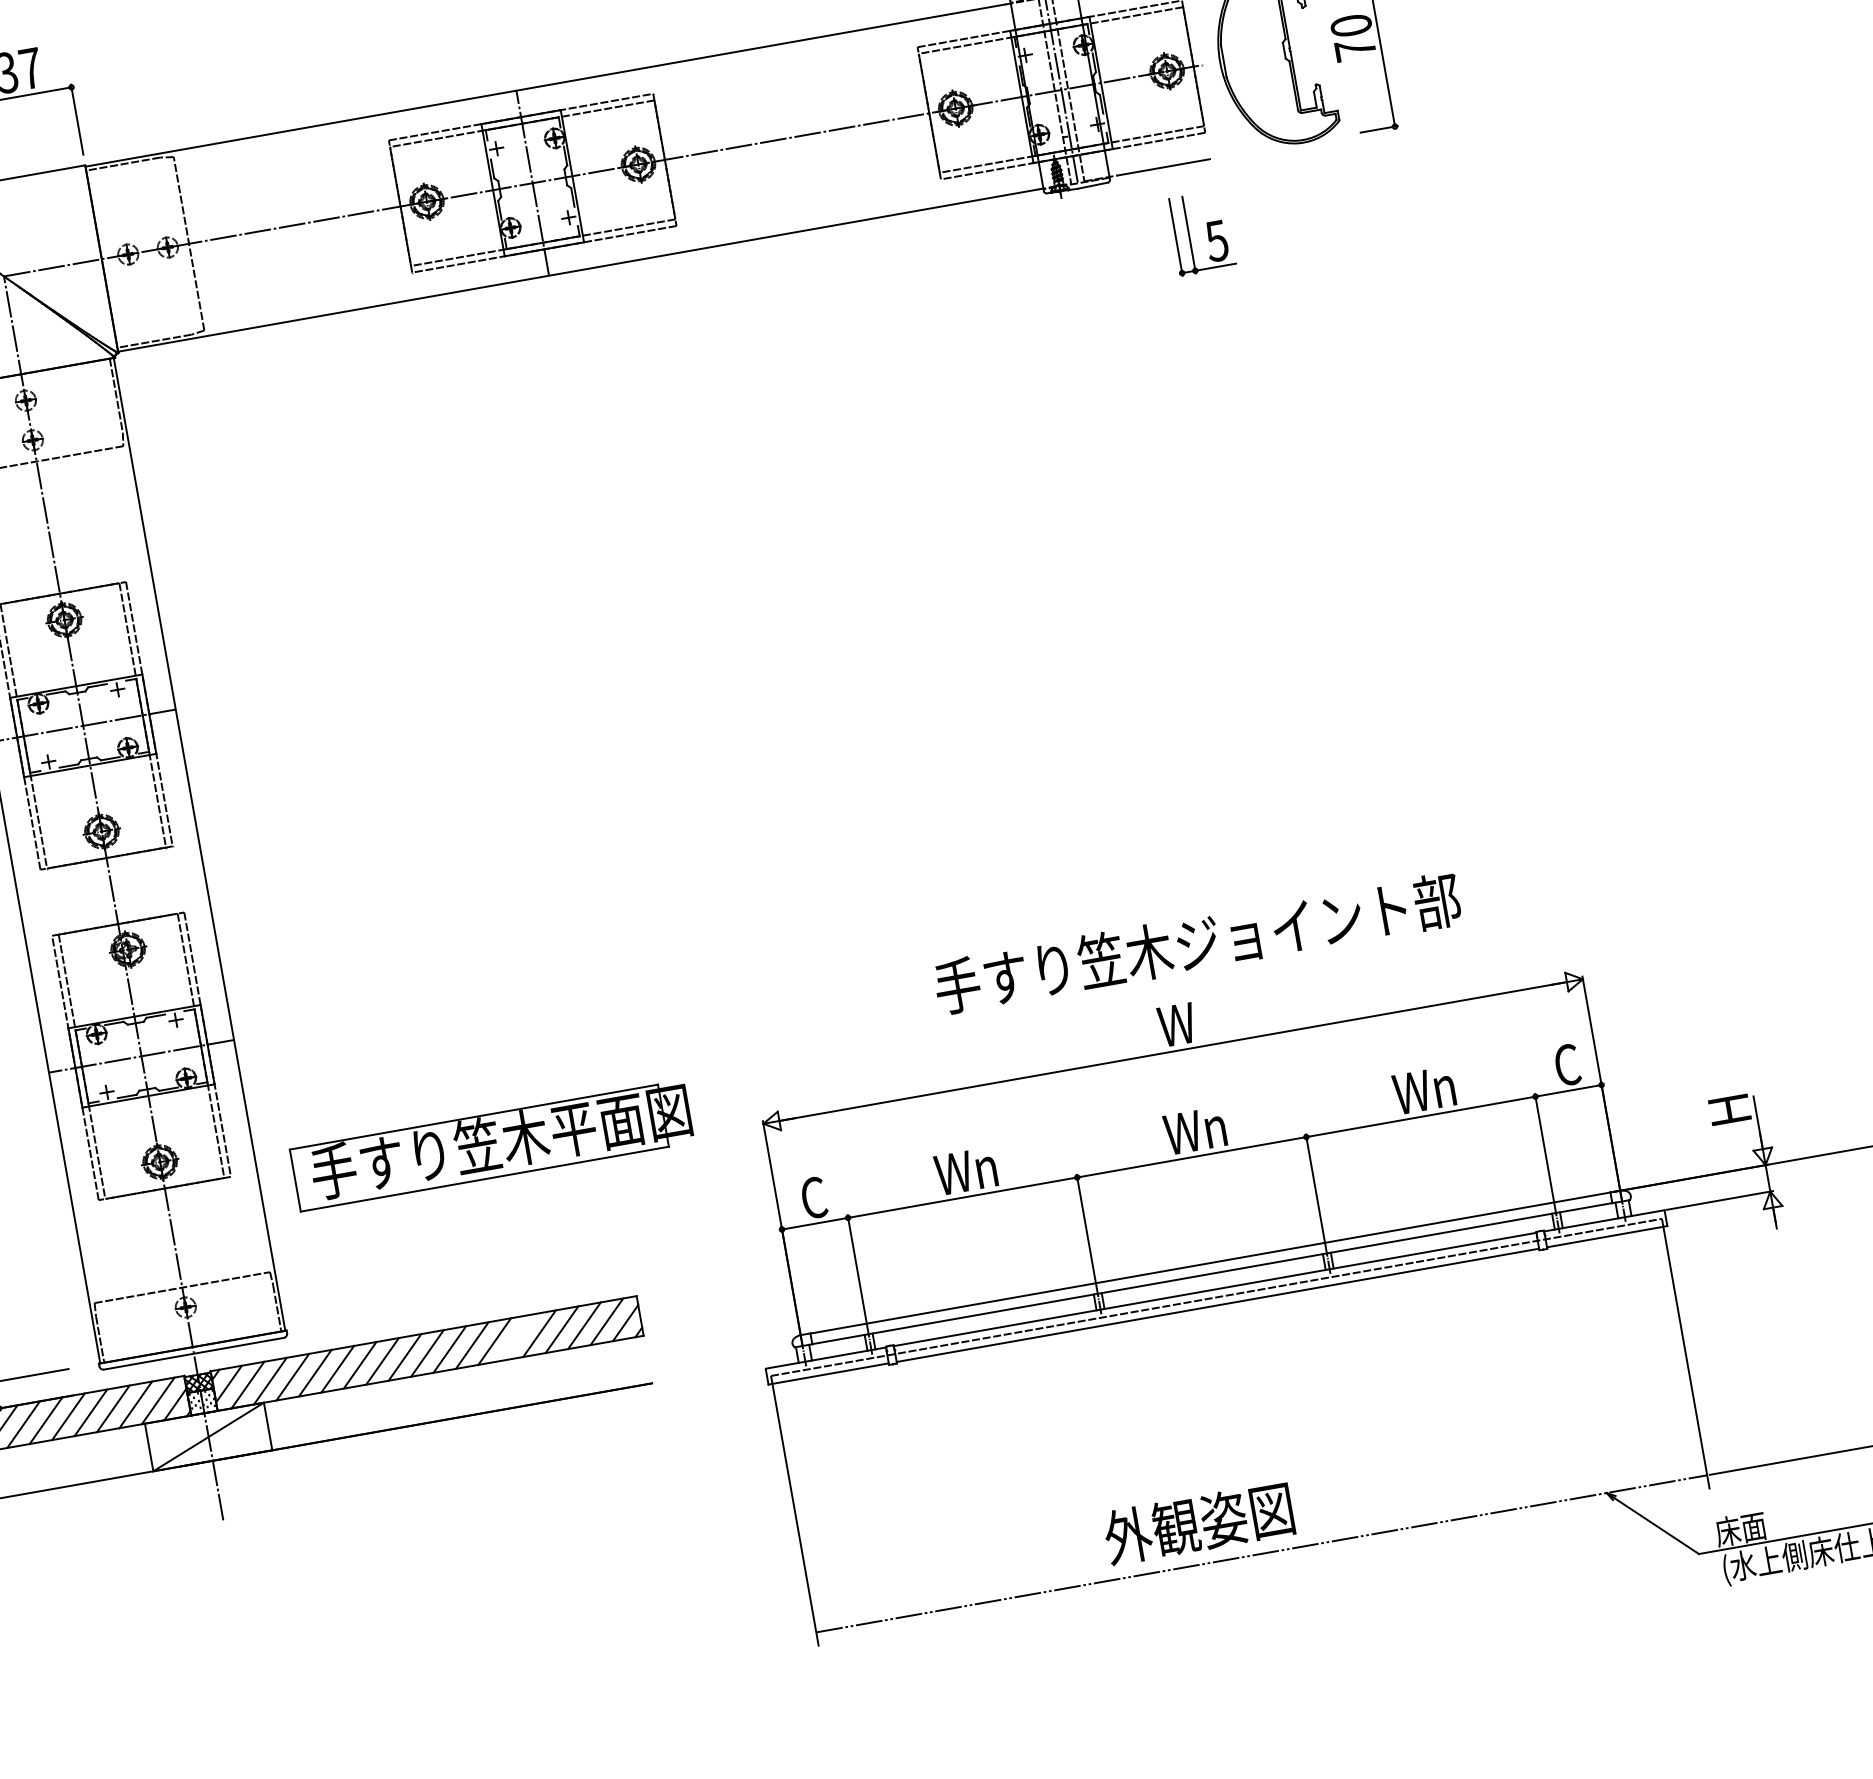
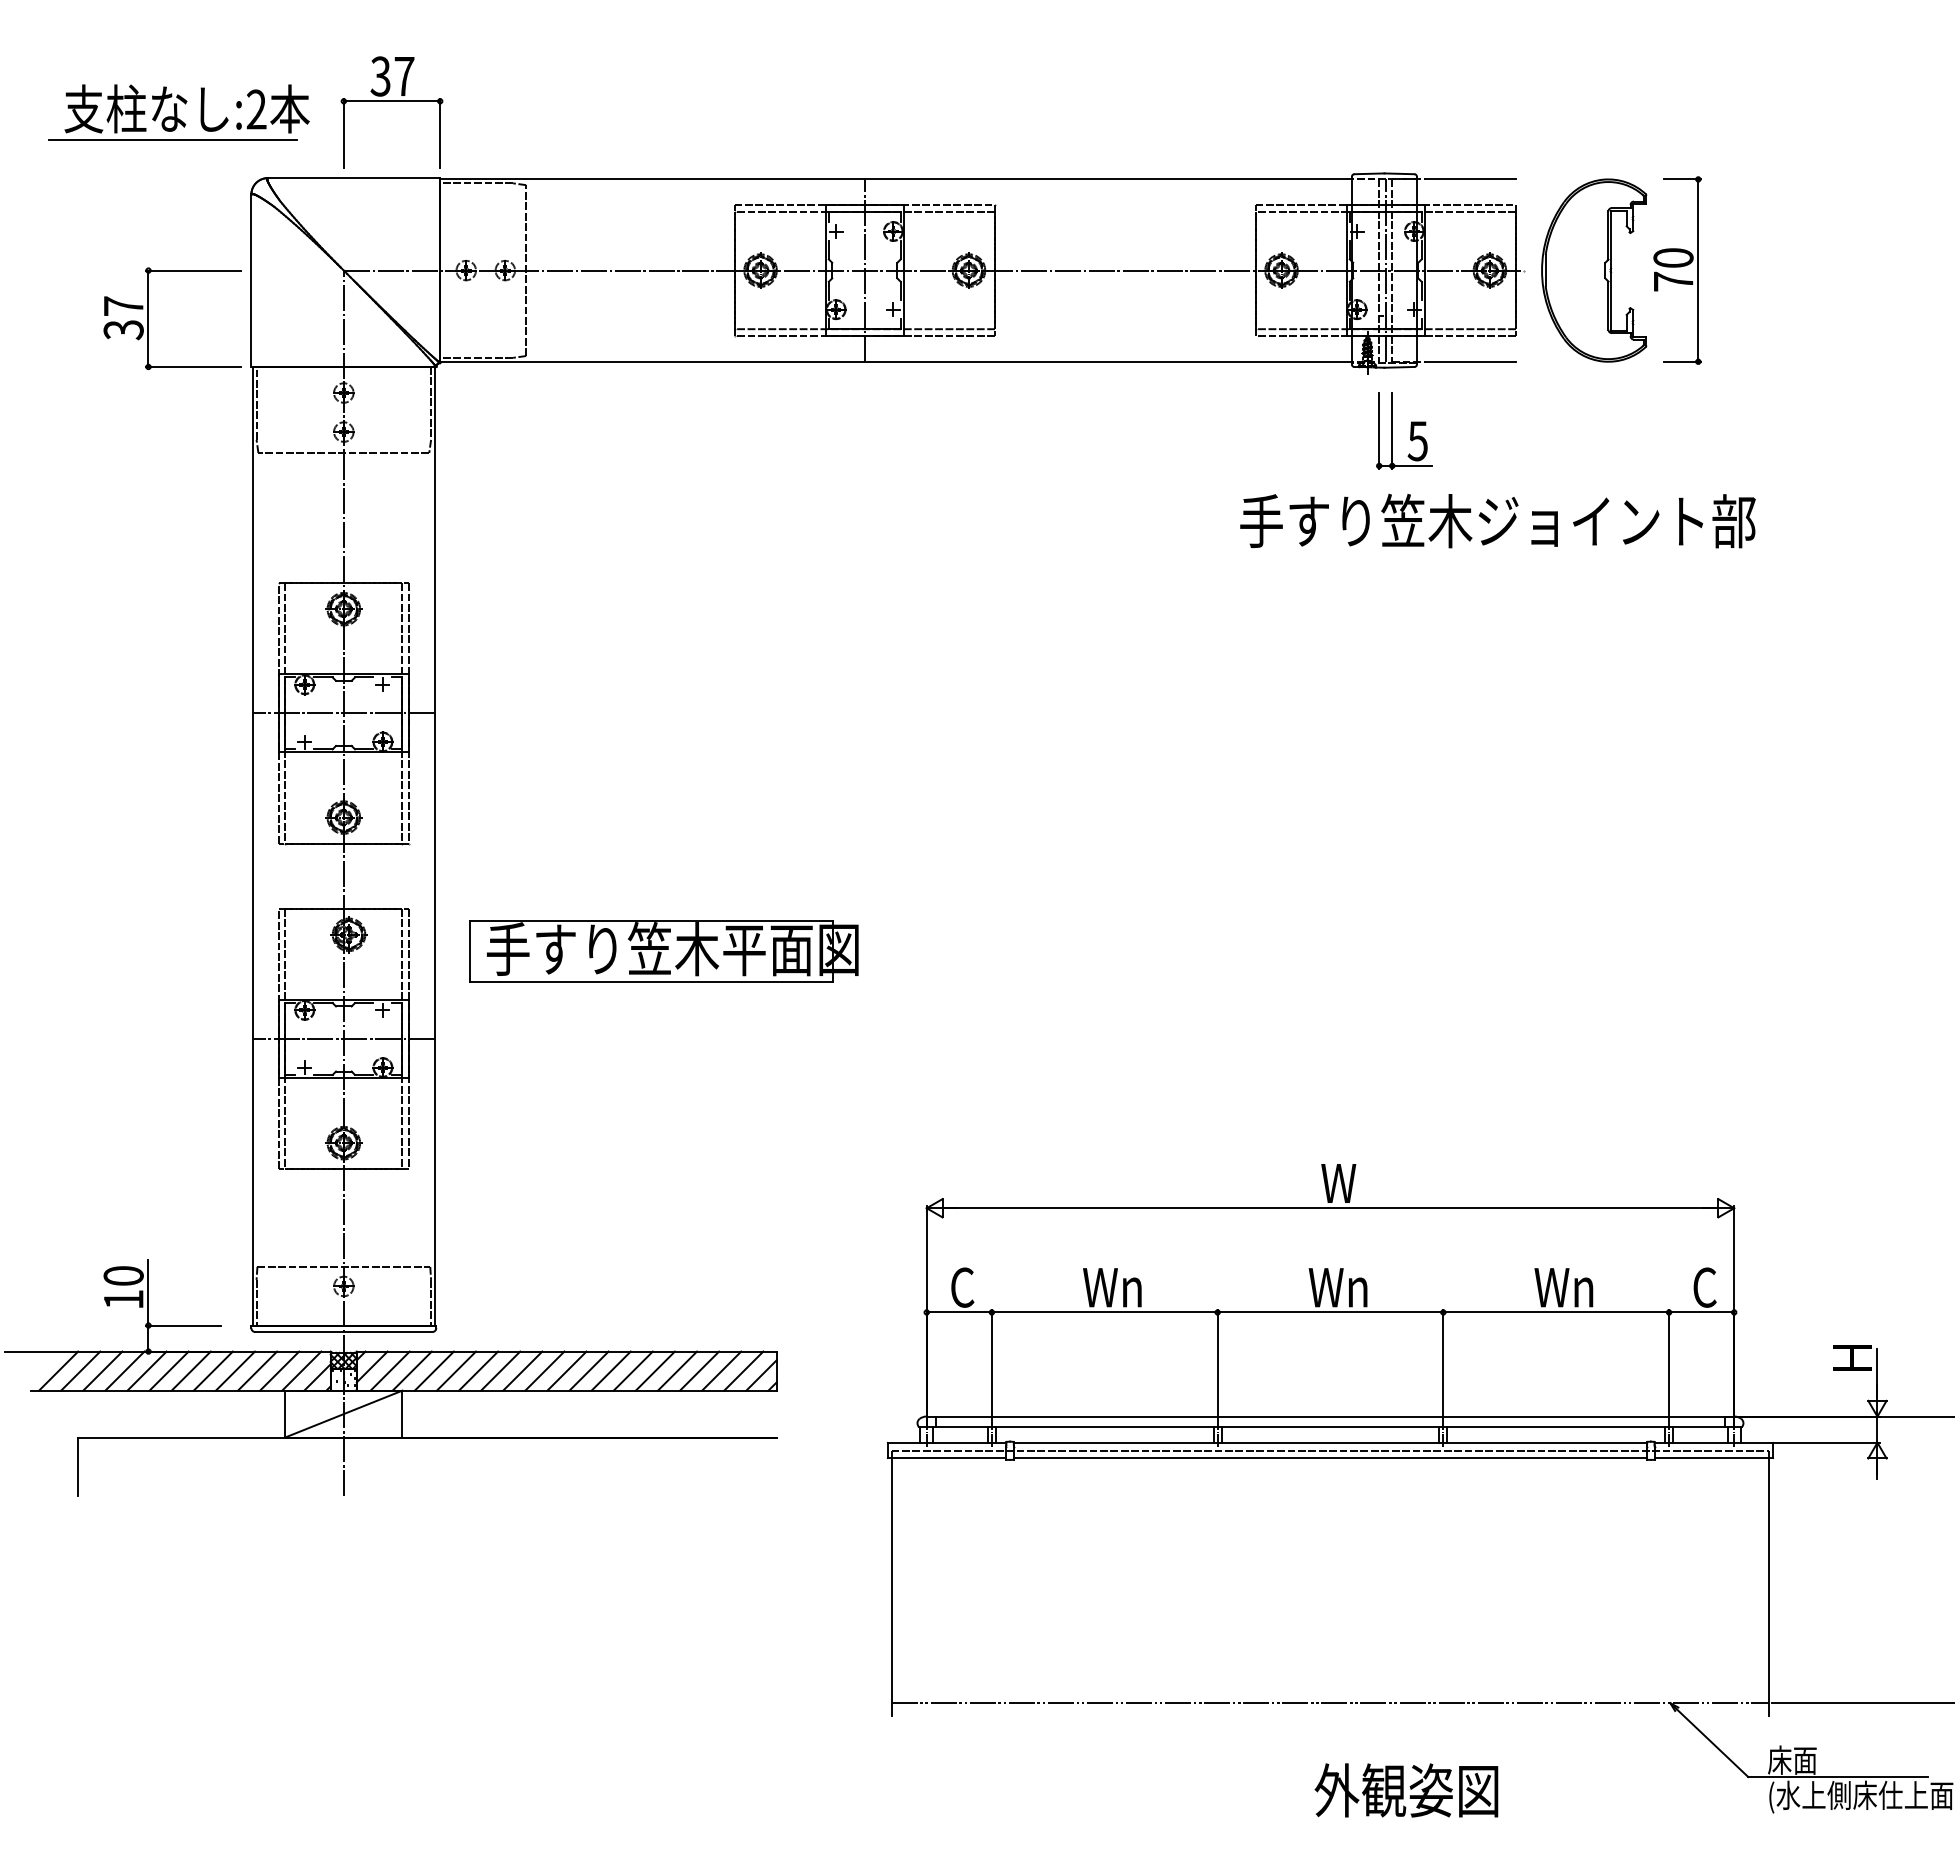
part: (1201, 232) -> (1404, 430), moved
text: (1197, 943) -> (1497, 521), moved
part: (491, 1145) -> (663, 951), moved
line: (516, 1337) -> (654, 1370), added
text: (1198, 1523) -> (1406, 1790), moved

